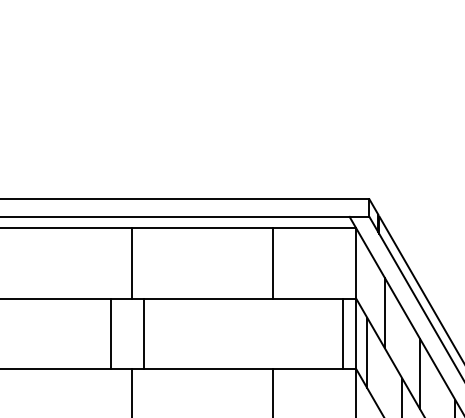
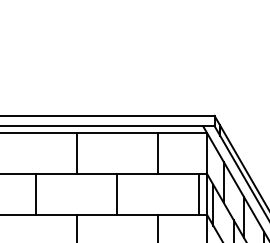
line: (111, 332) -> (35, 193), moved
line: (143, 332) -> (117, 193), moved

